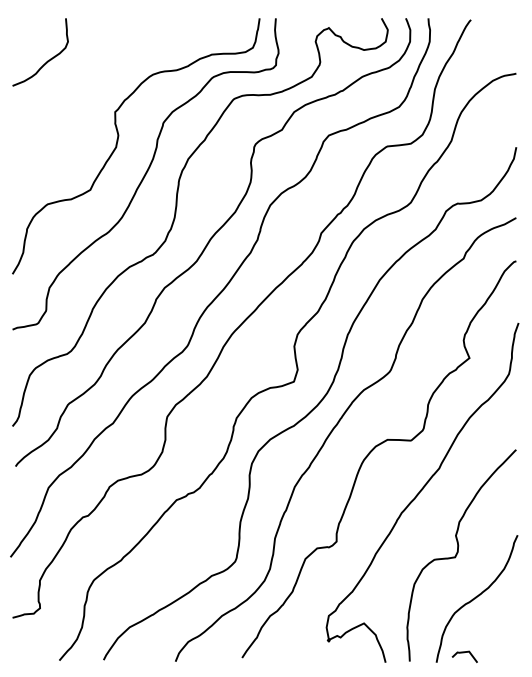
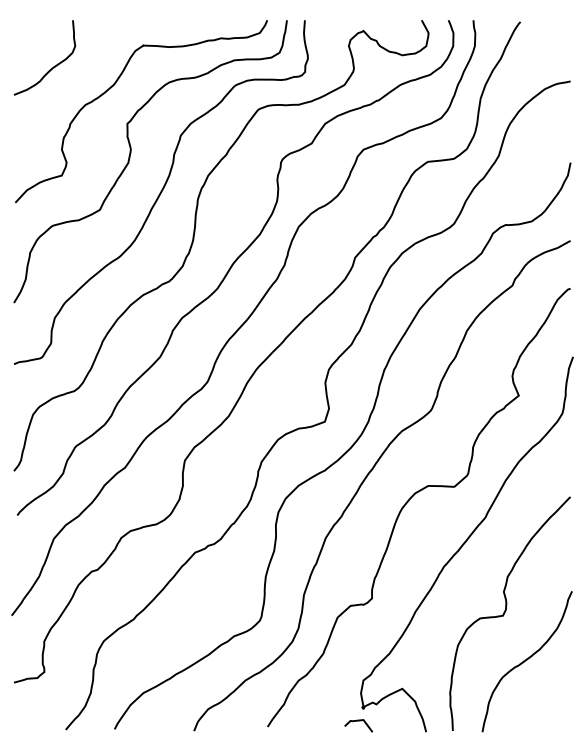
curve: (104, 76) -> (115, 84), added
line: (464, 653) -> (358, 721), moved

